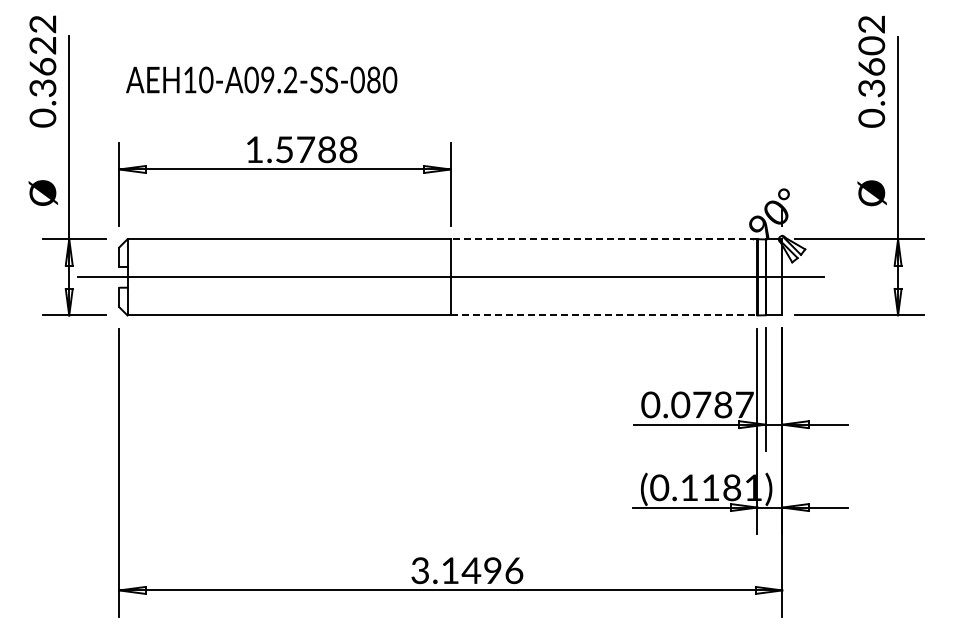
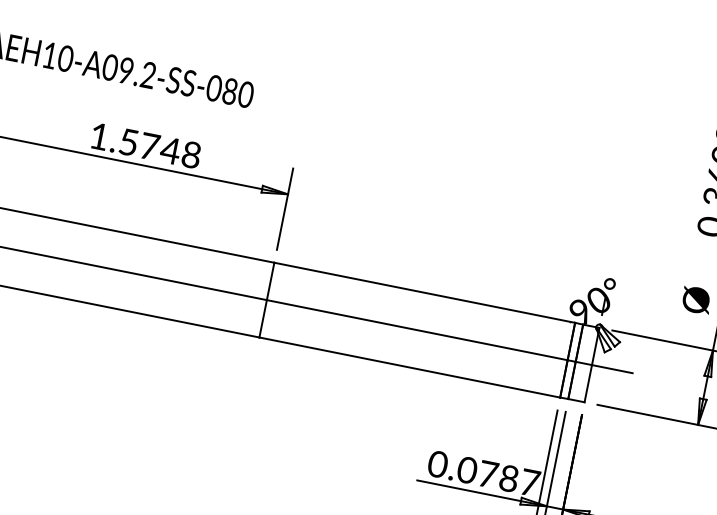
text: (326, 149) -> (170, 150), 1.5788 -> 1.5748
line: (603, 239) -> (424, 292), dashed -> solid
line: (604, 315) -> (410, 367), dashed -> solid

